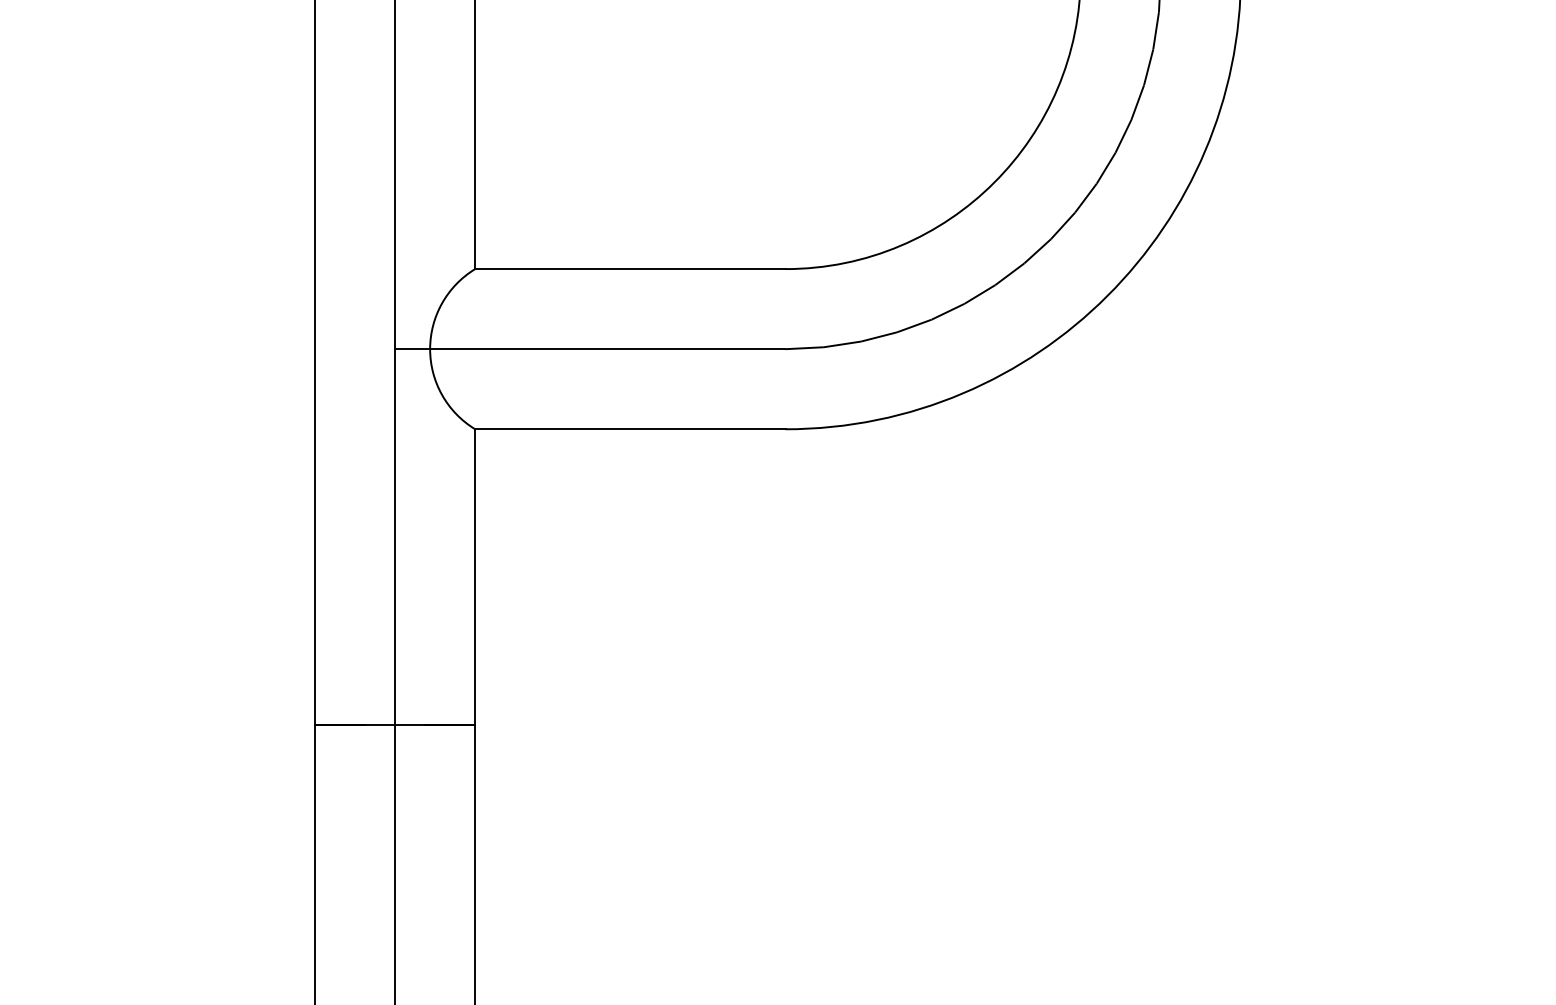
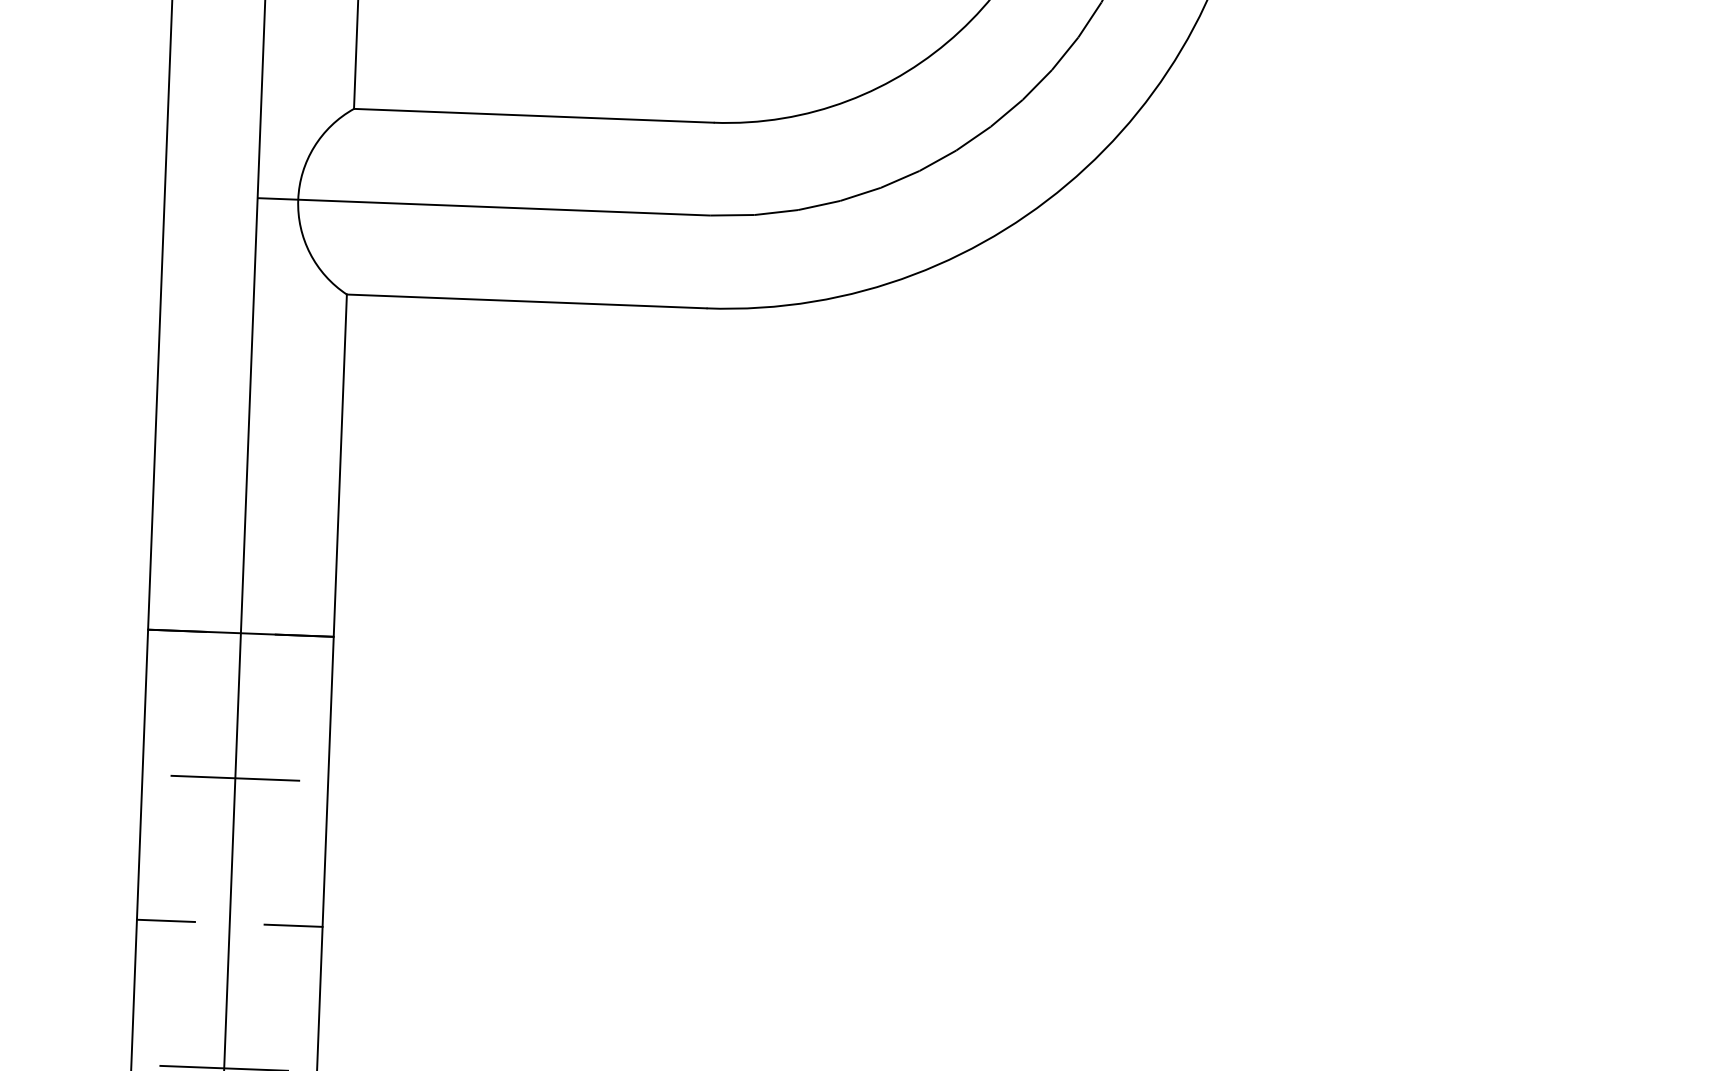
line: (395, 849) -> (235, 778), added
line: (340, 974) -> (166, 920), added
line: (450, 974) -> (294, 925), added

